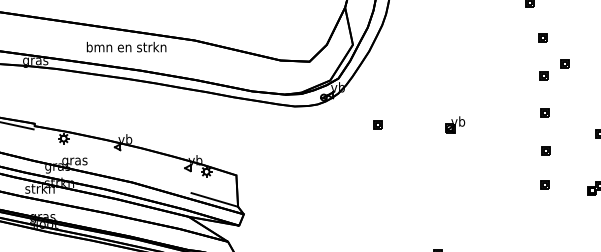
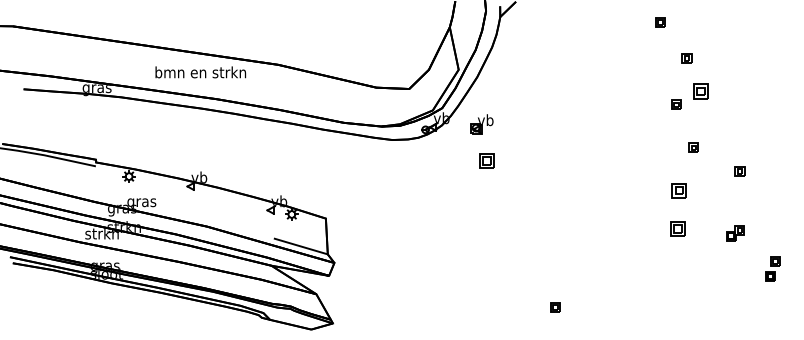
part: (542, 38) -> (686, 58), moved
part: (565, 63) -> (700, 91), size x1.6
part: (544, 113) -> (693, 147), moved
part: (377, 124) -> (486, 160), size x1.6
part: (454, 125) -> (481, 124), moved
part: (545, 150) -> (678, 190), size x1.6
part: (544, 184) -> (677, 229), size x1.6

